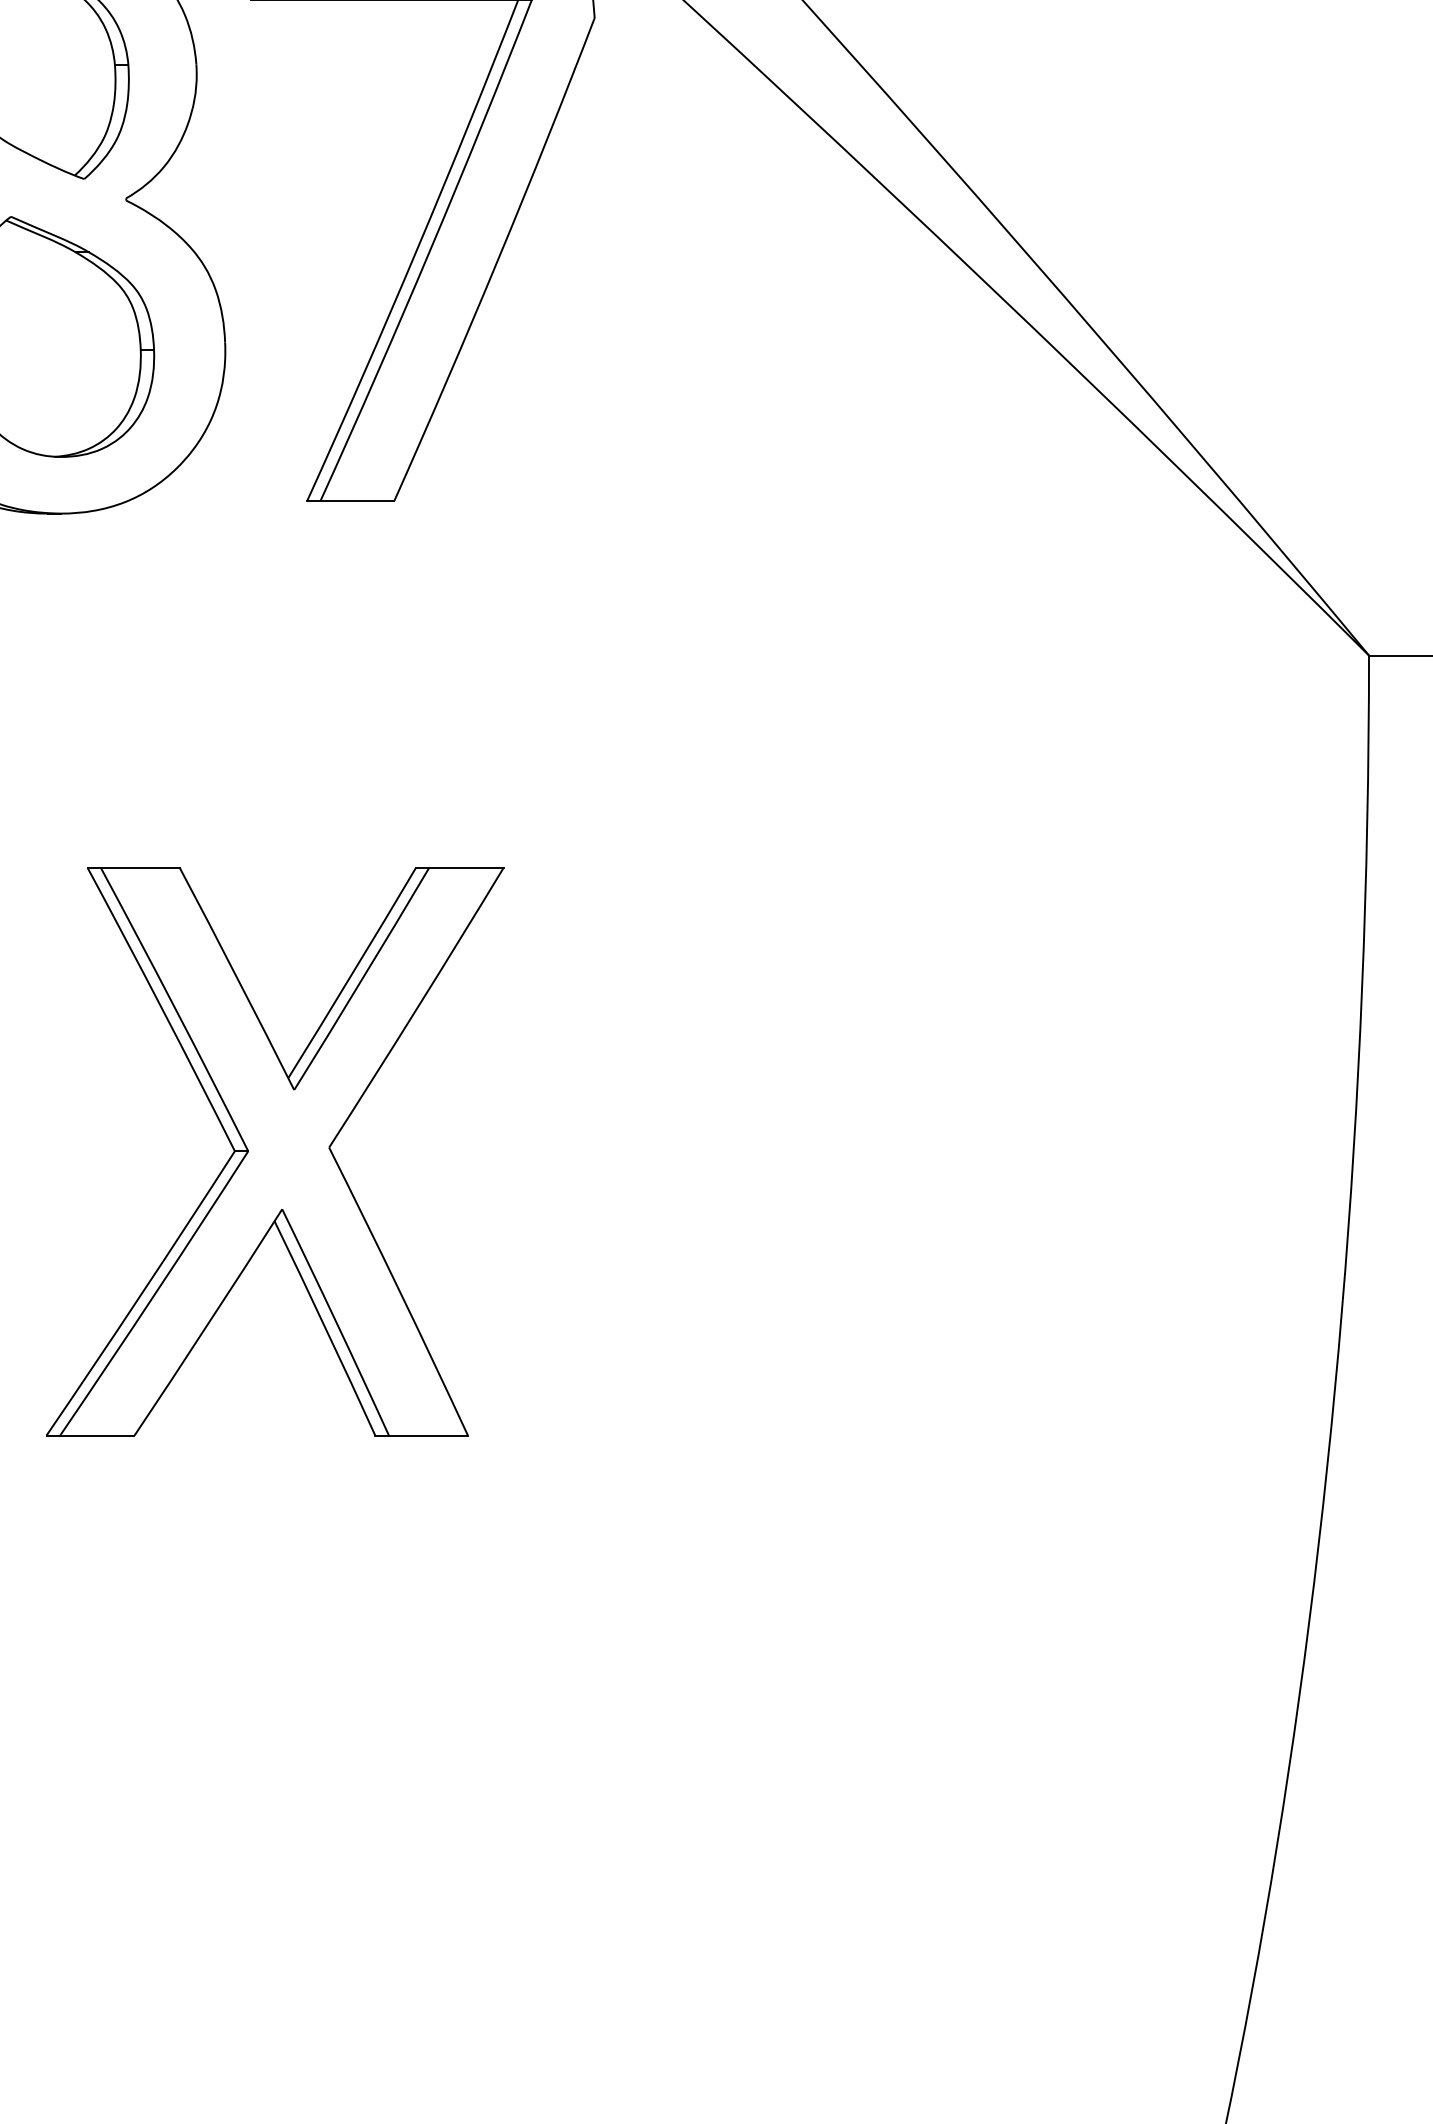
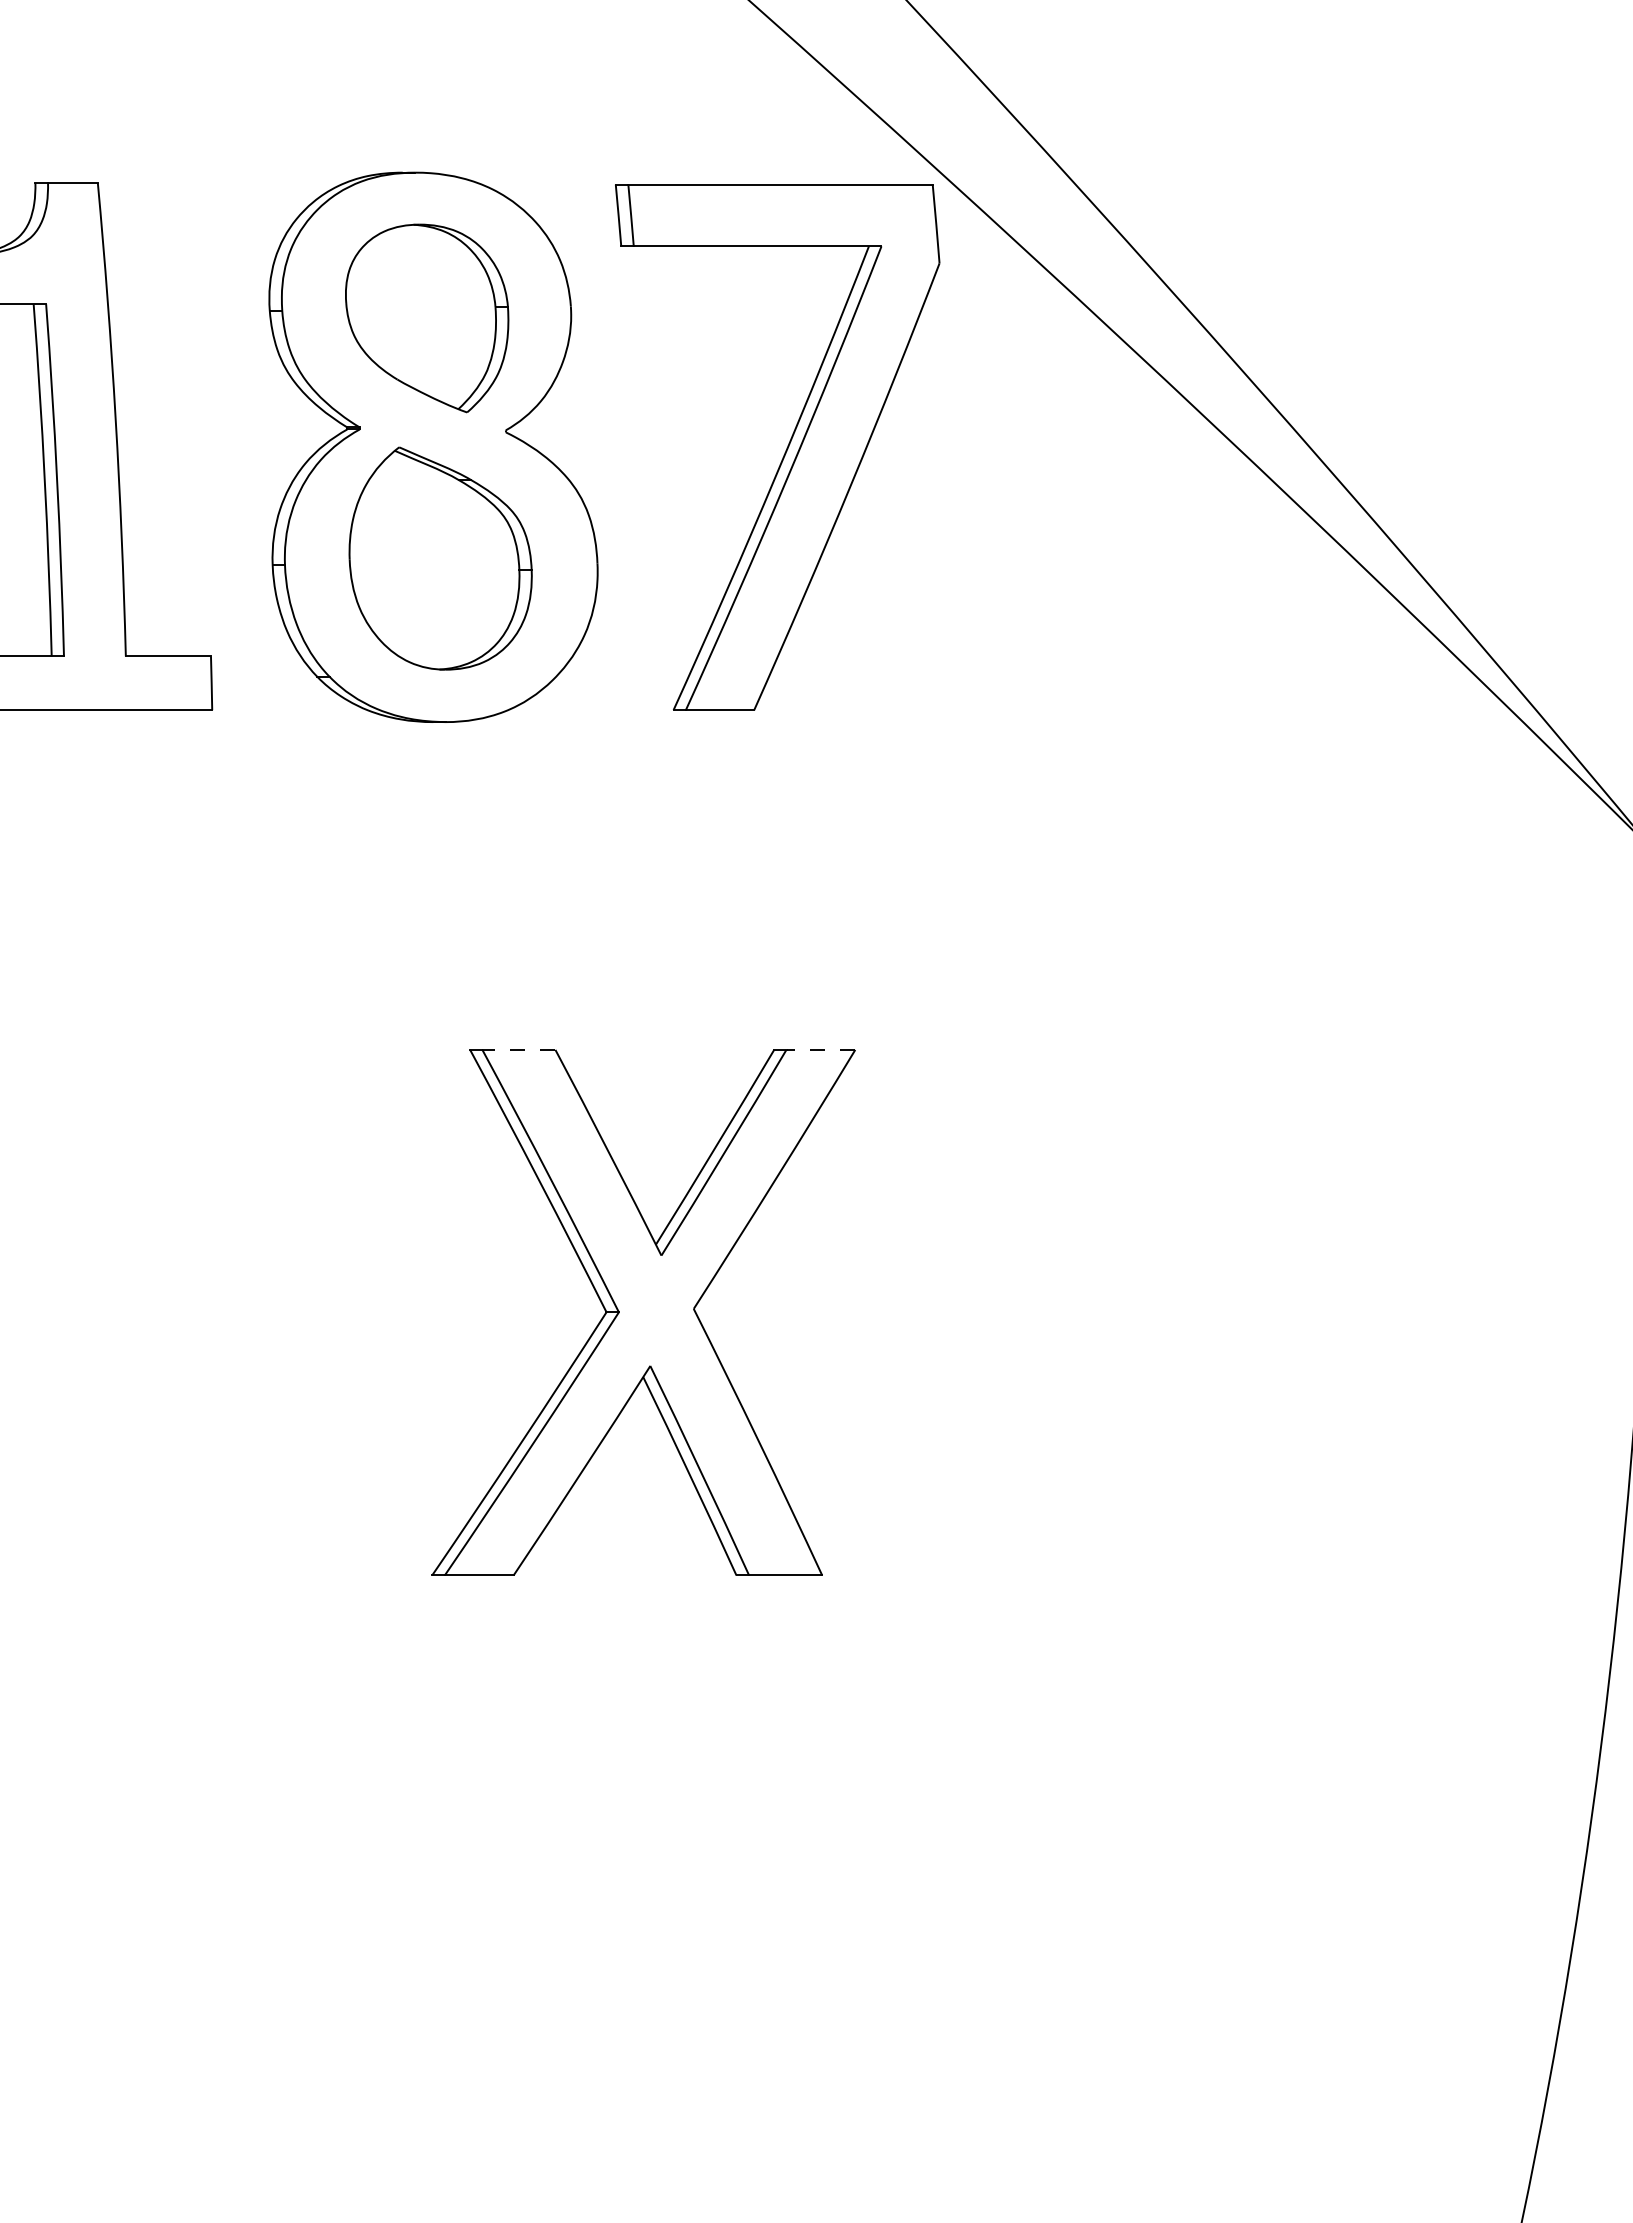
line: (139, 867) -> (518, 1049), solid -> dashed
line: (466, 867) -> (820, 1049), solid -> dashed

